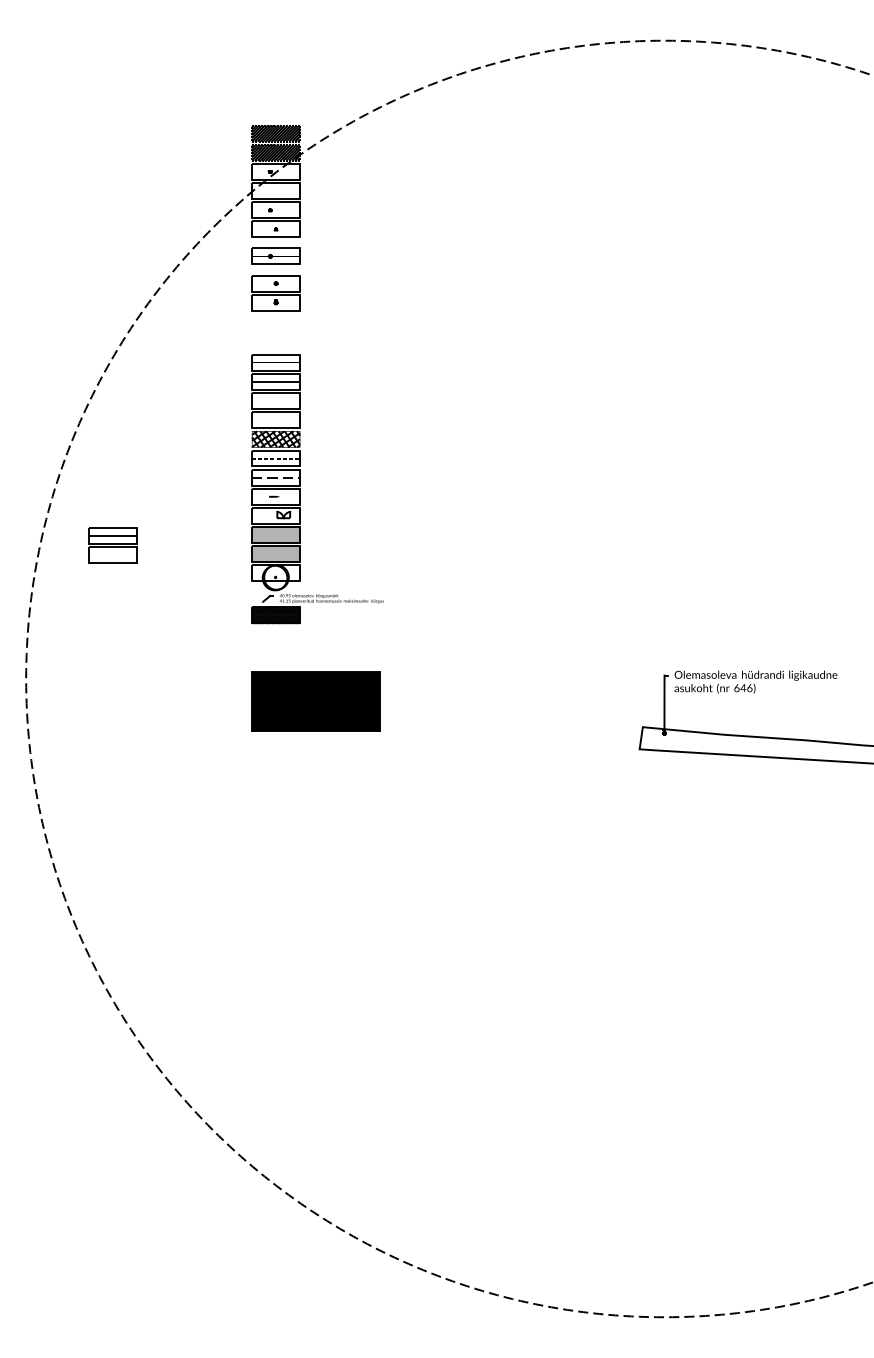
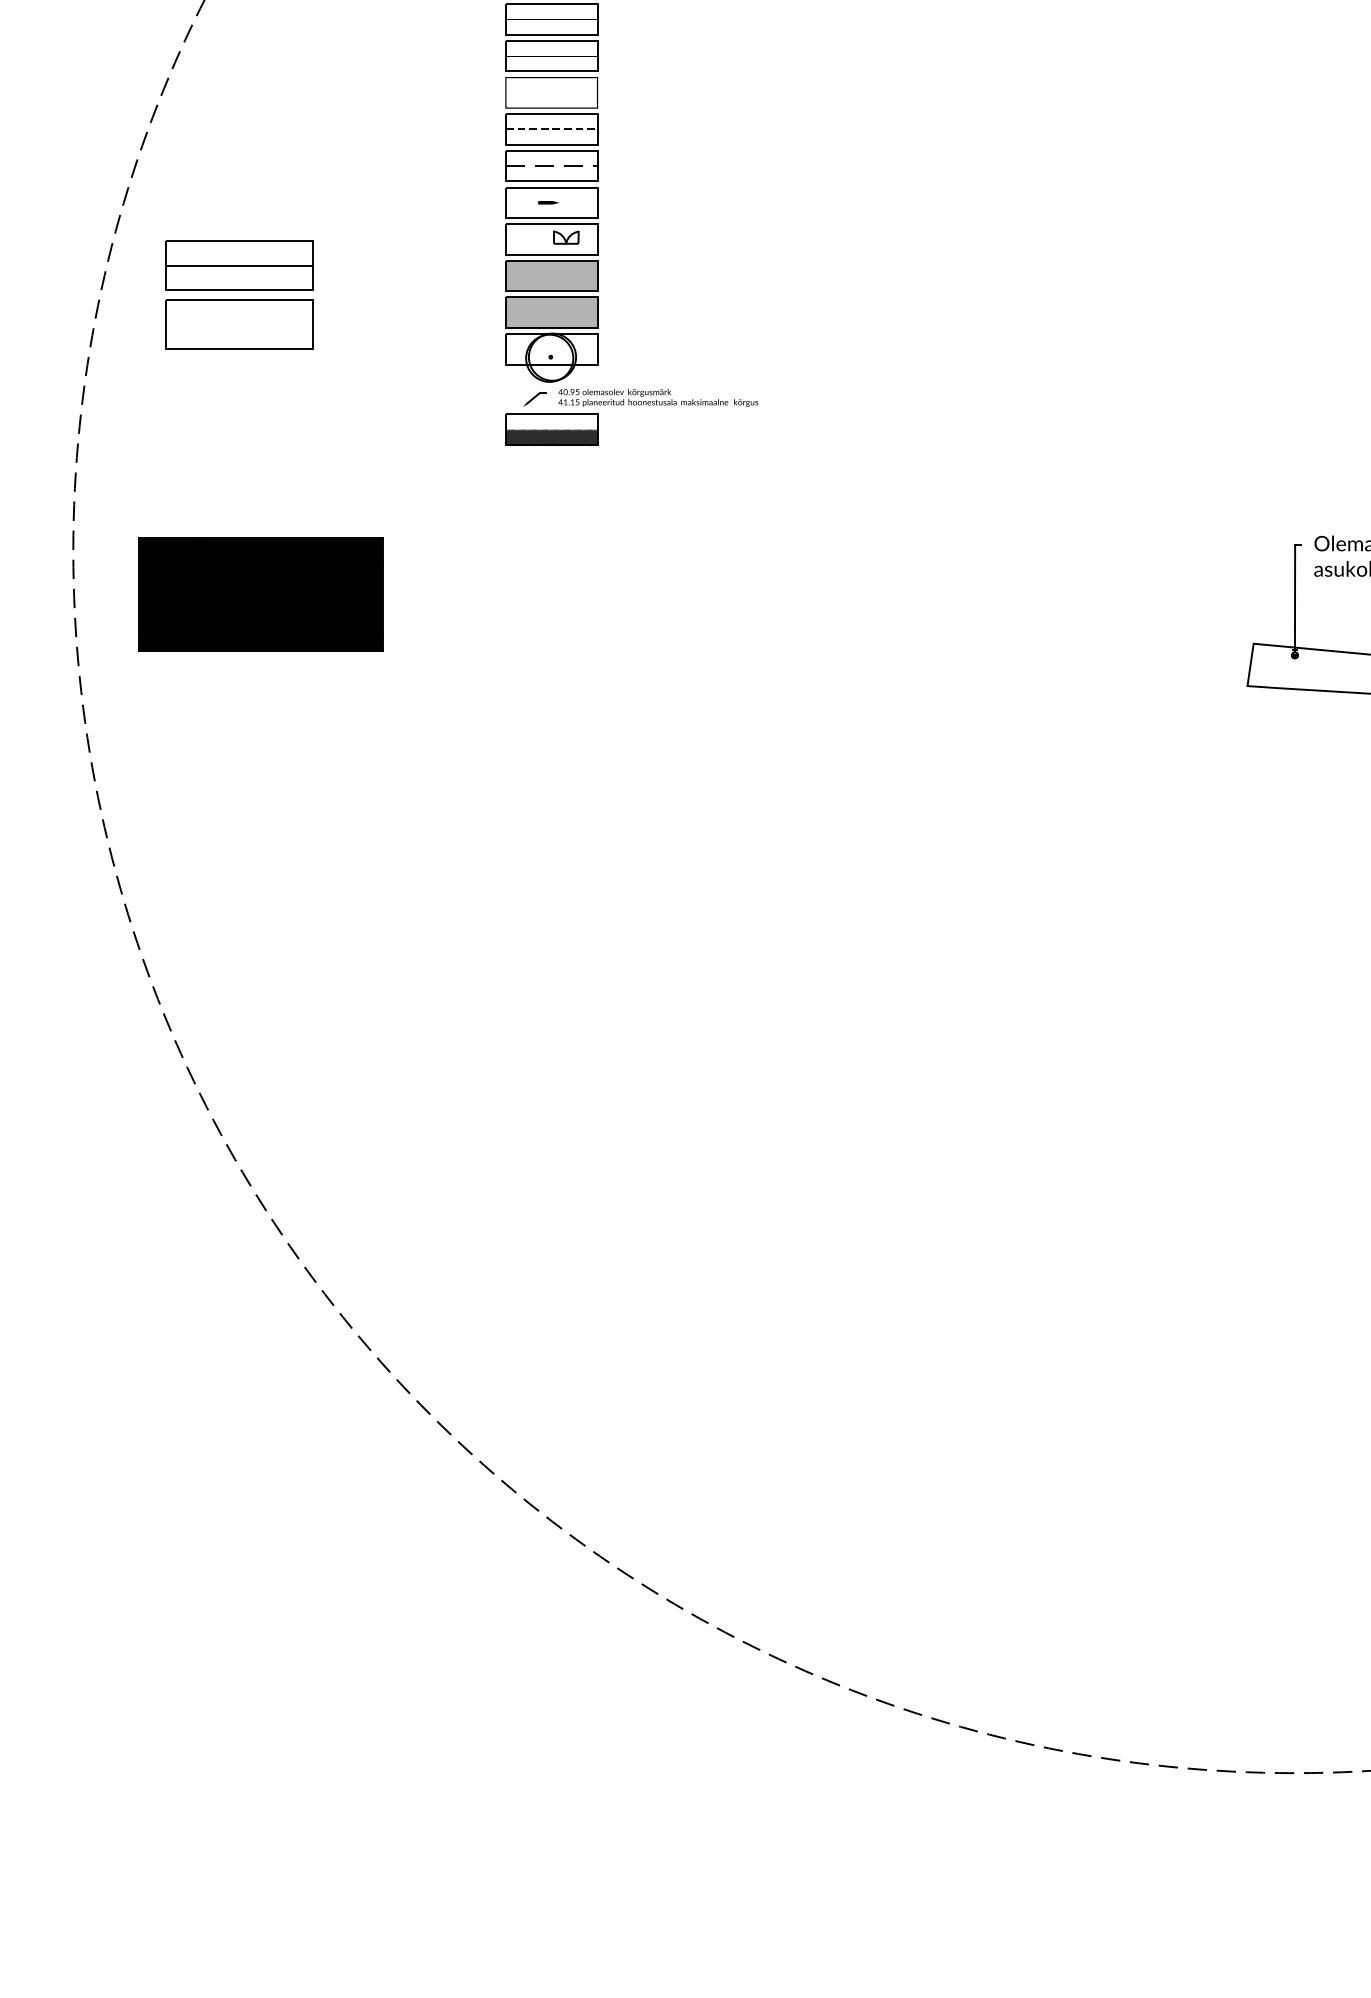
hatch: (276, 439) -> (552, 93), removed
part: (112, 545) -> (238, 296), size x1.6
hatch: (276, 611) -> (552, 422), removed
part: (315, 701) -> (259, 594), moved

